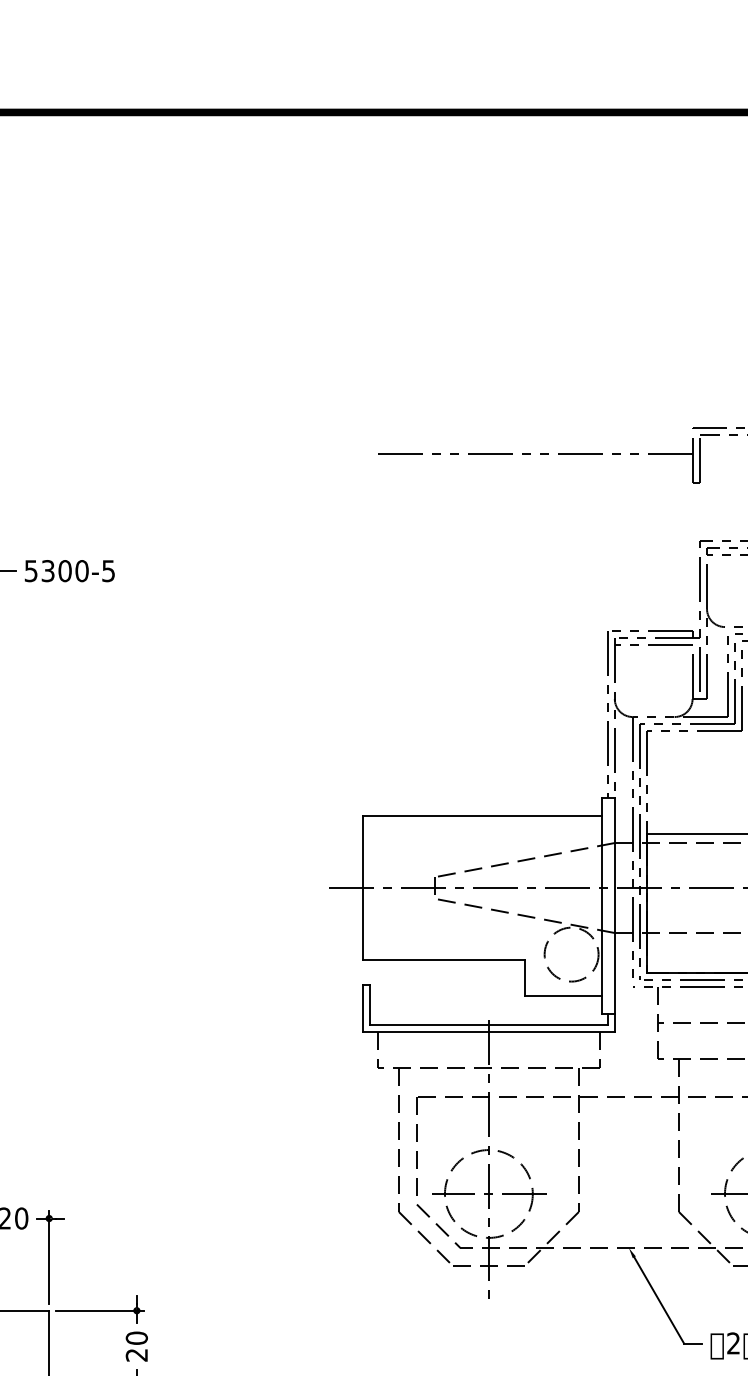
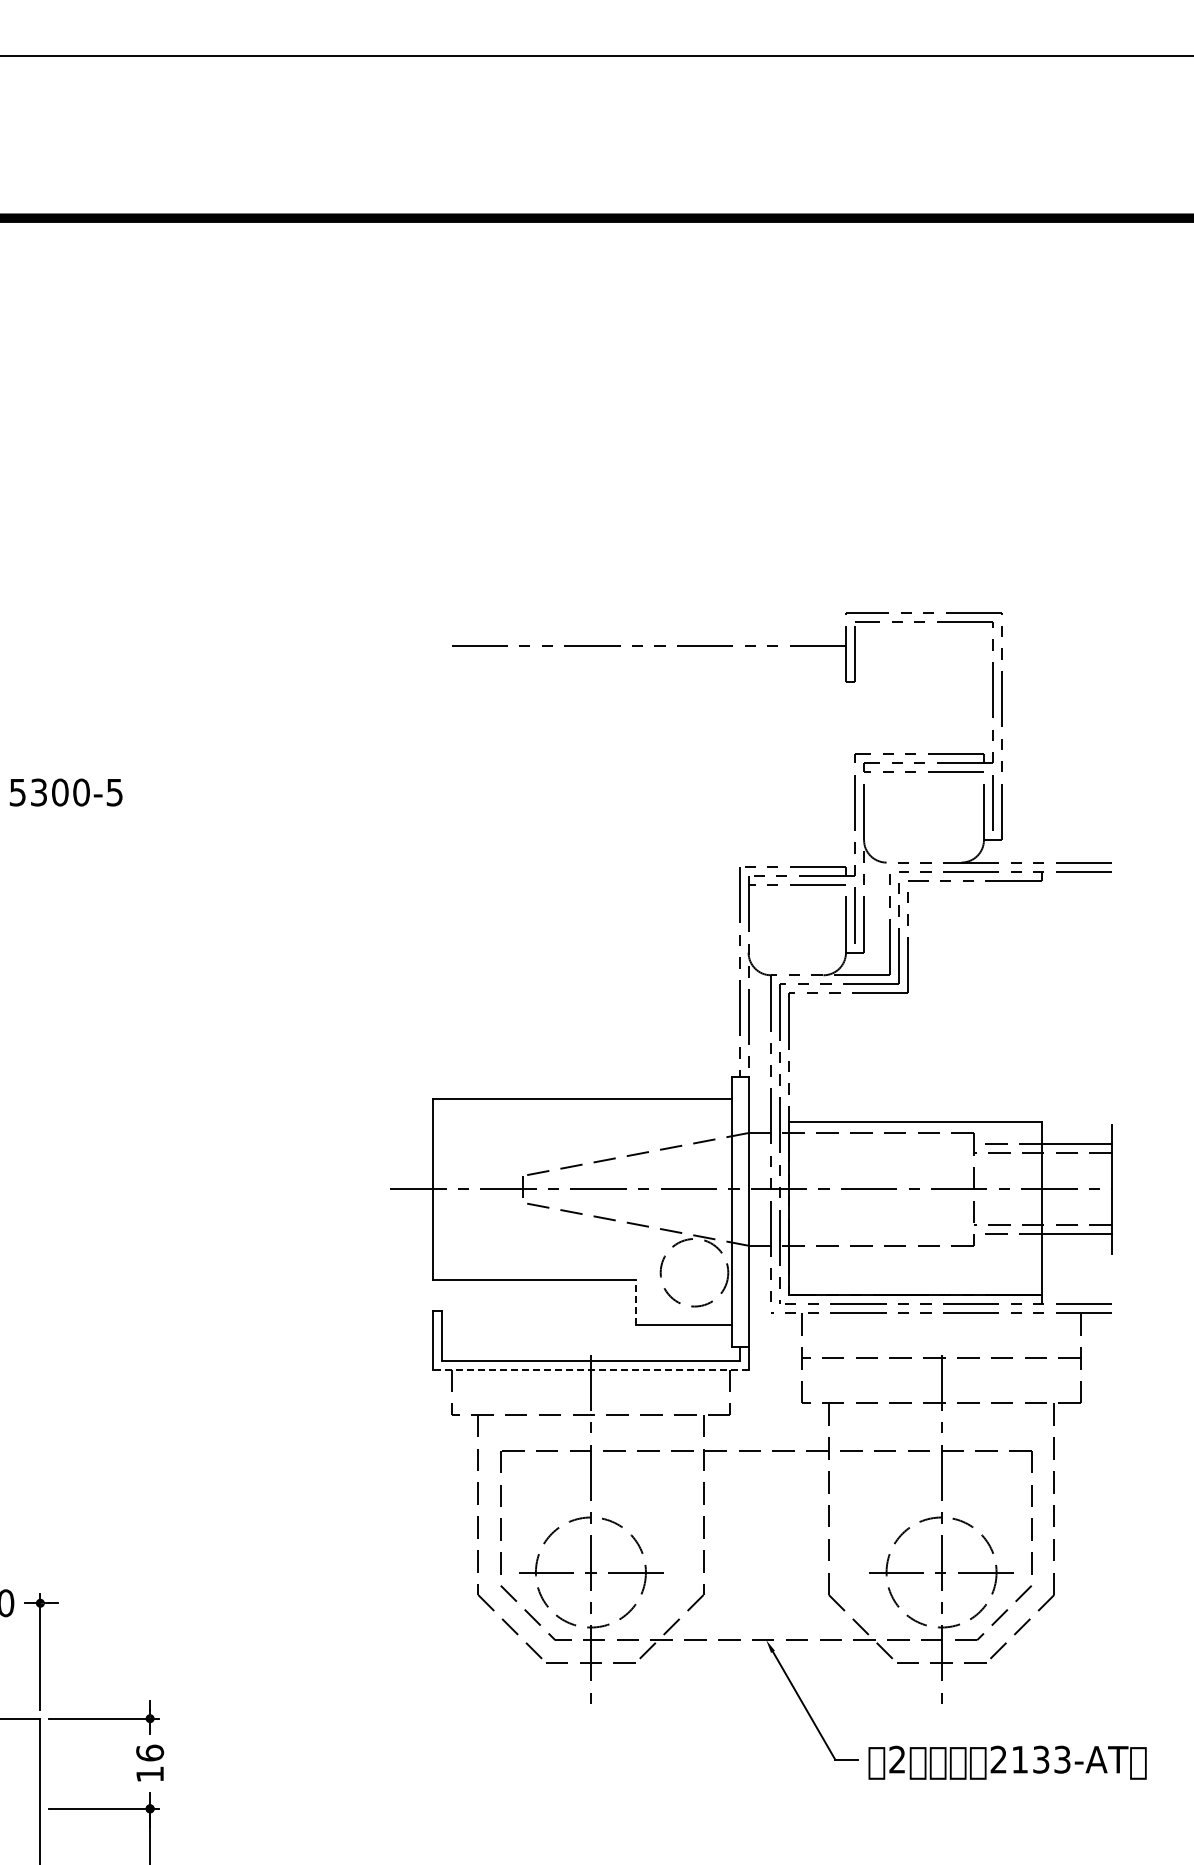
line: (524, 978) -> (635, 1302), solid -> dashed
line: (488, 1031) -> (590, 1369), solid -> dashed
text: (136, 1346) -> (149, 1763), 20 -> 16

